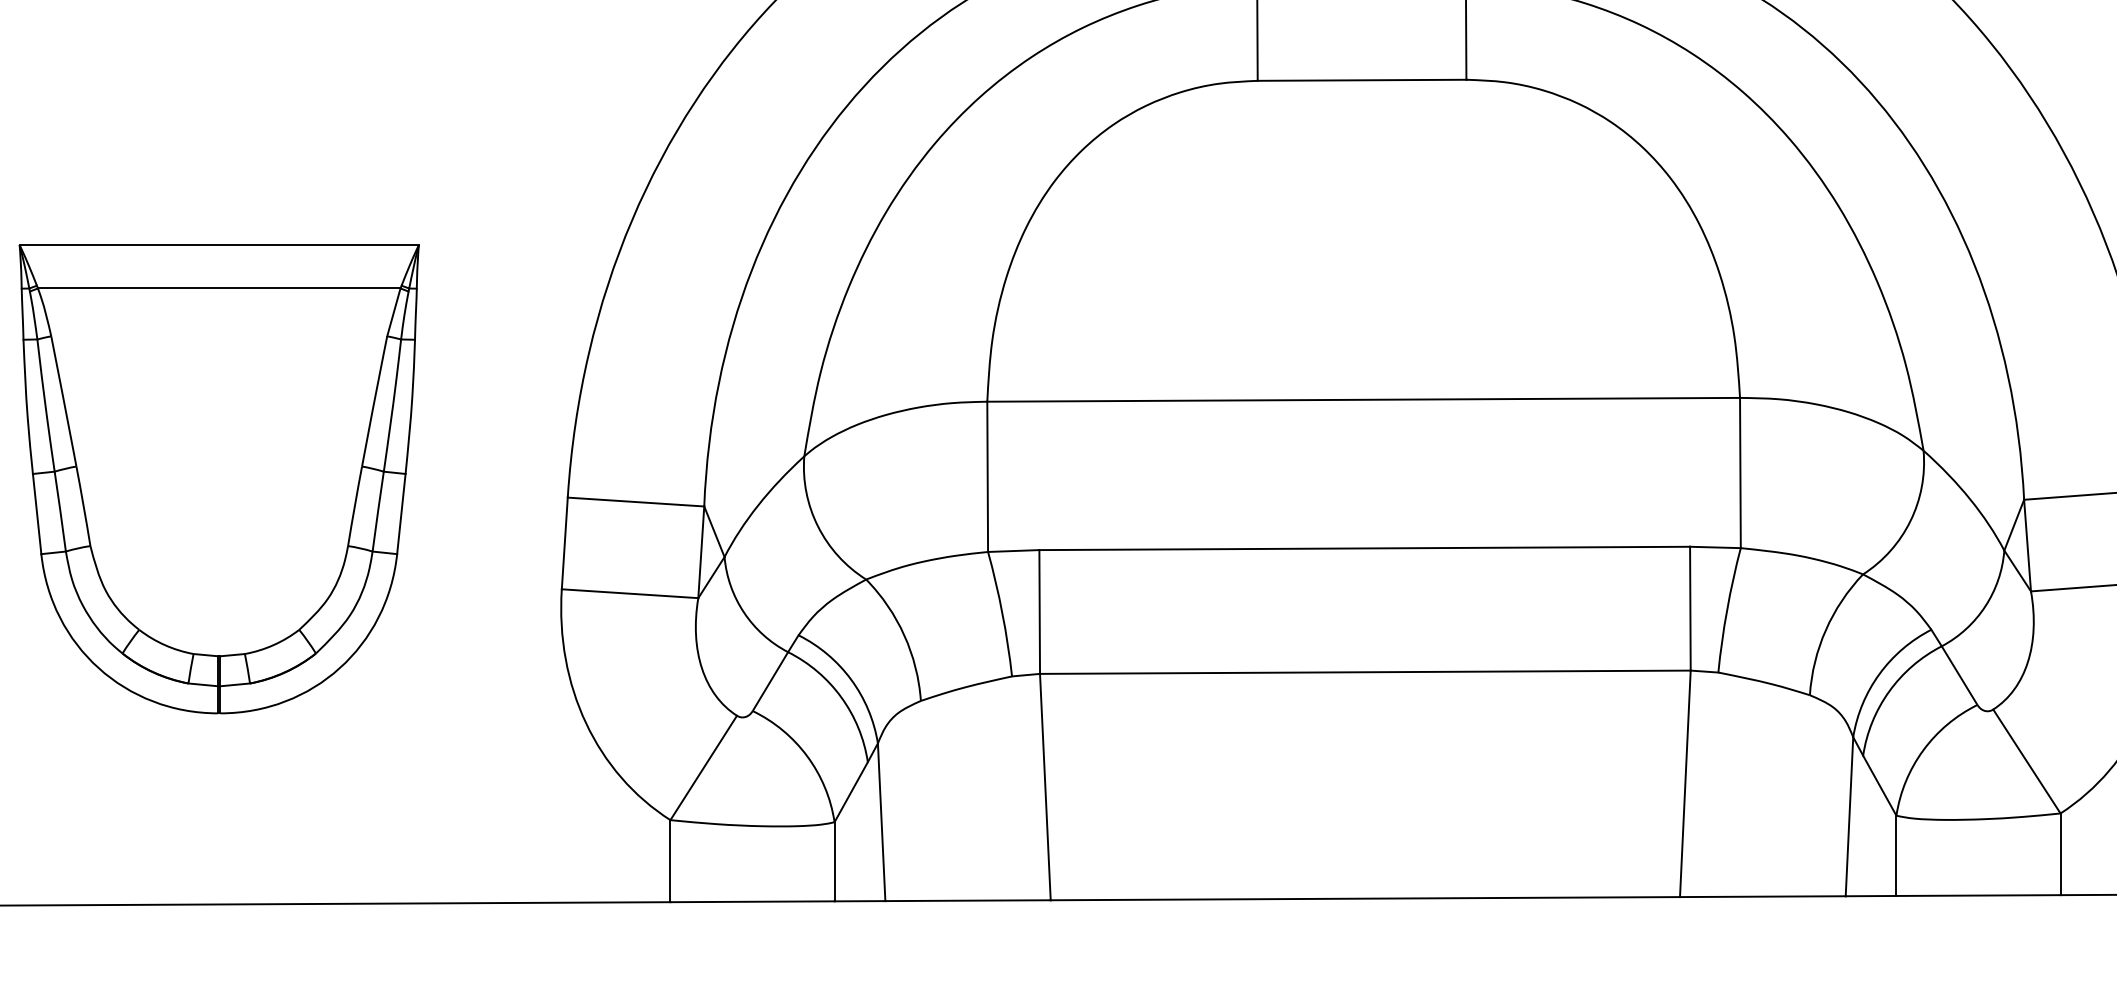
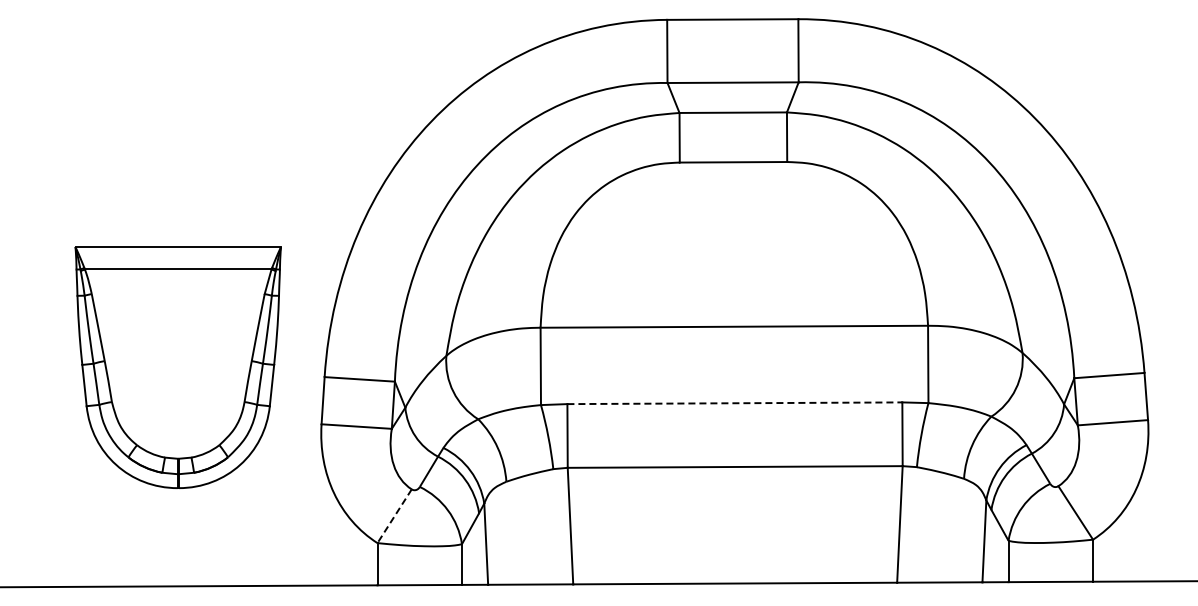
part: (217, 478) -> (177, 367), moved
line: (1365, 548) -> (735, 403), solid -> dashed
line: (703, 768) -> (394, 516), solid -> dashed

